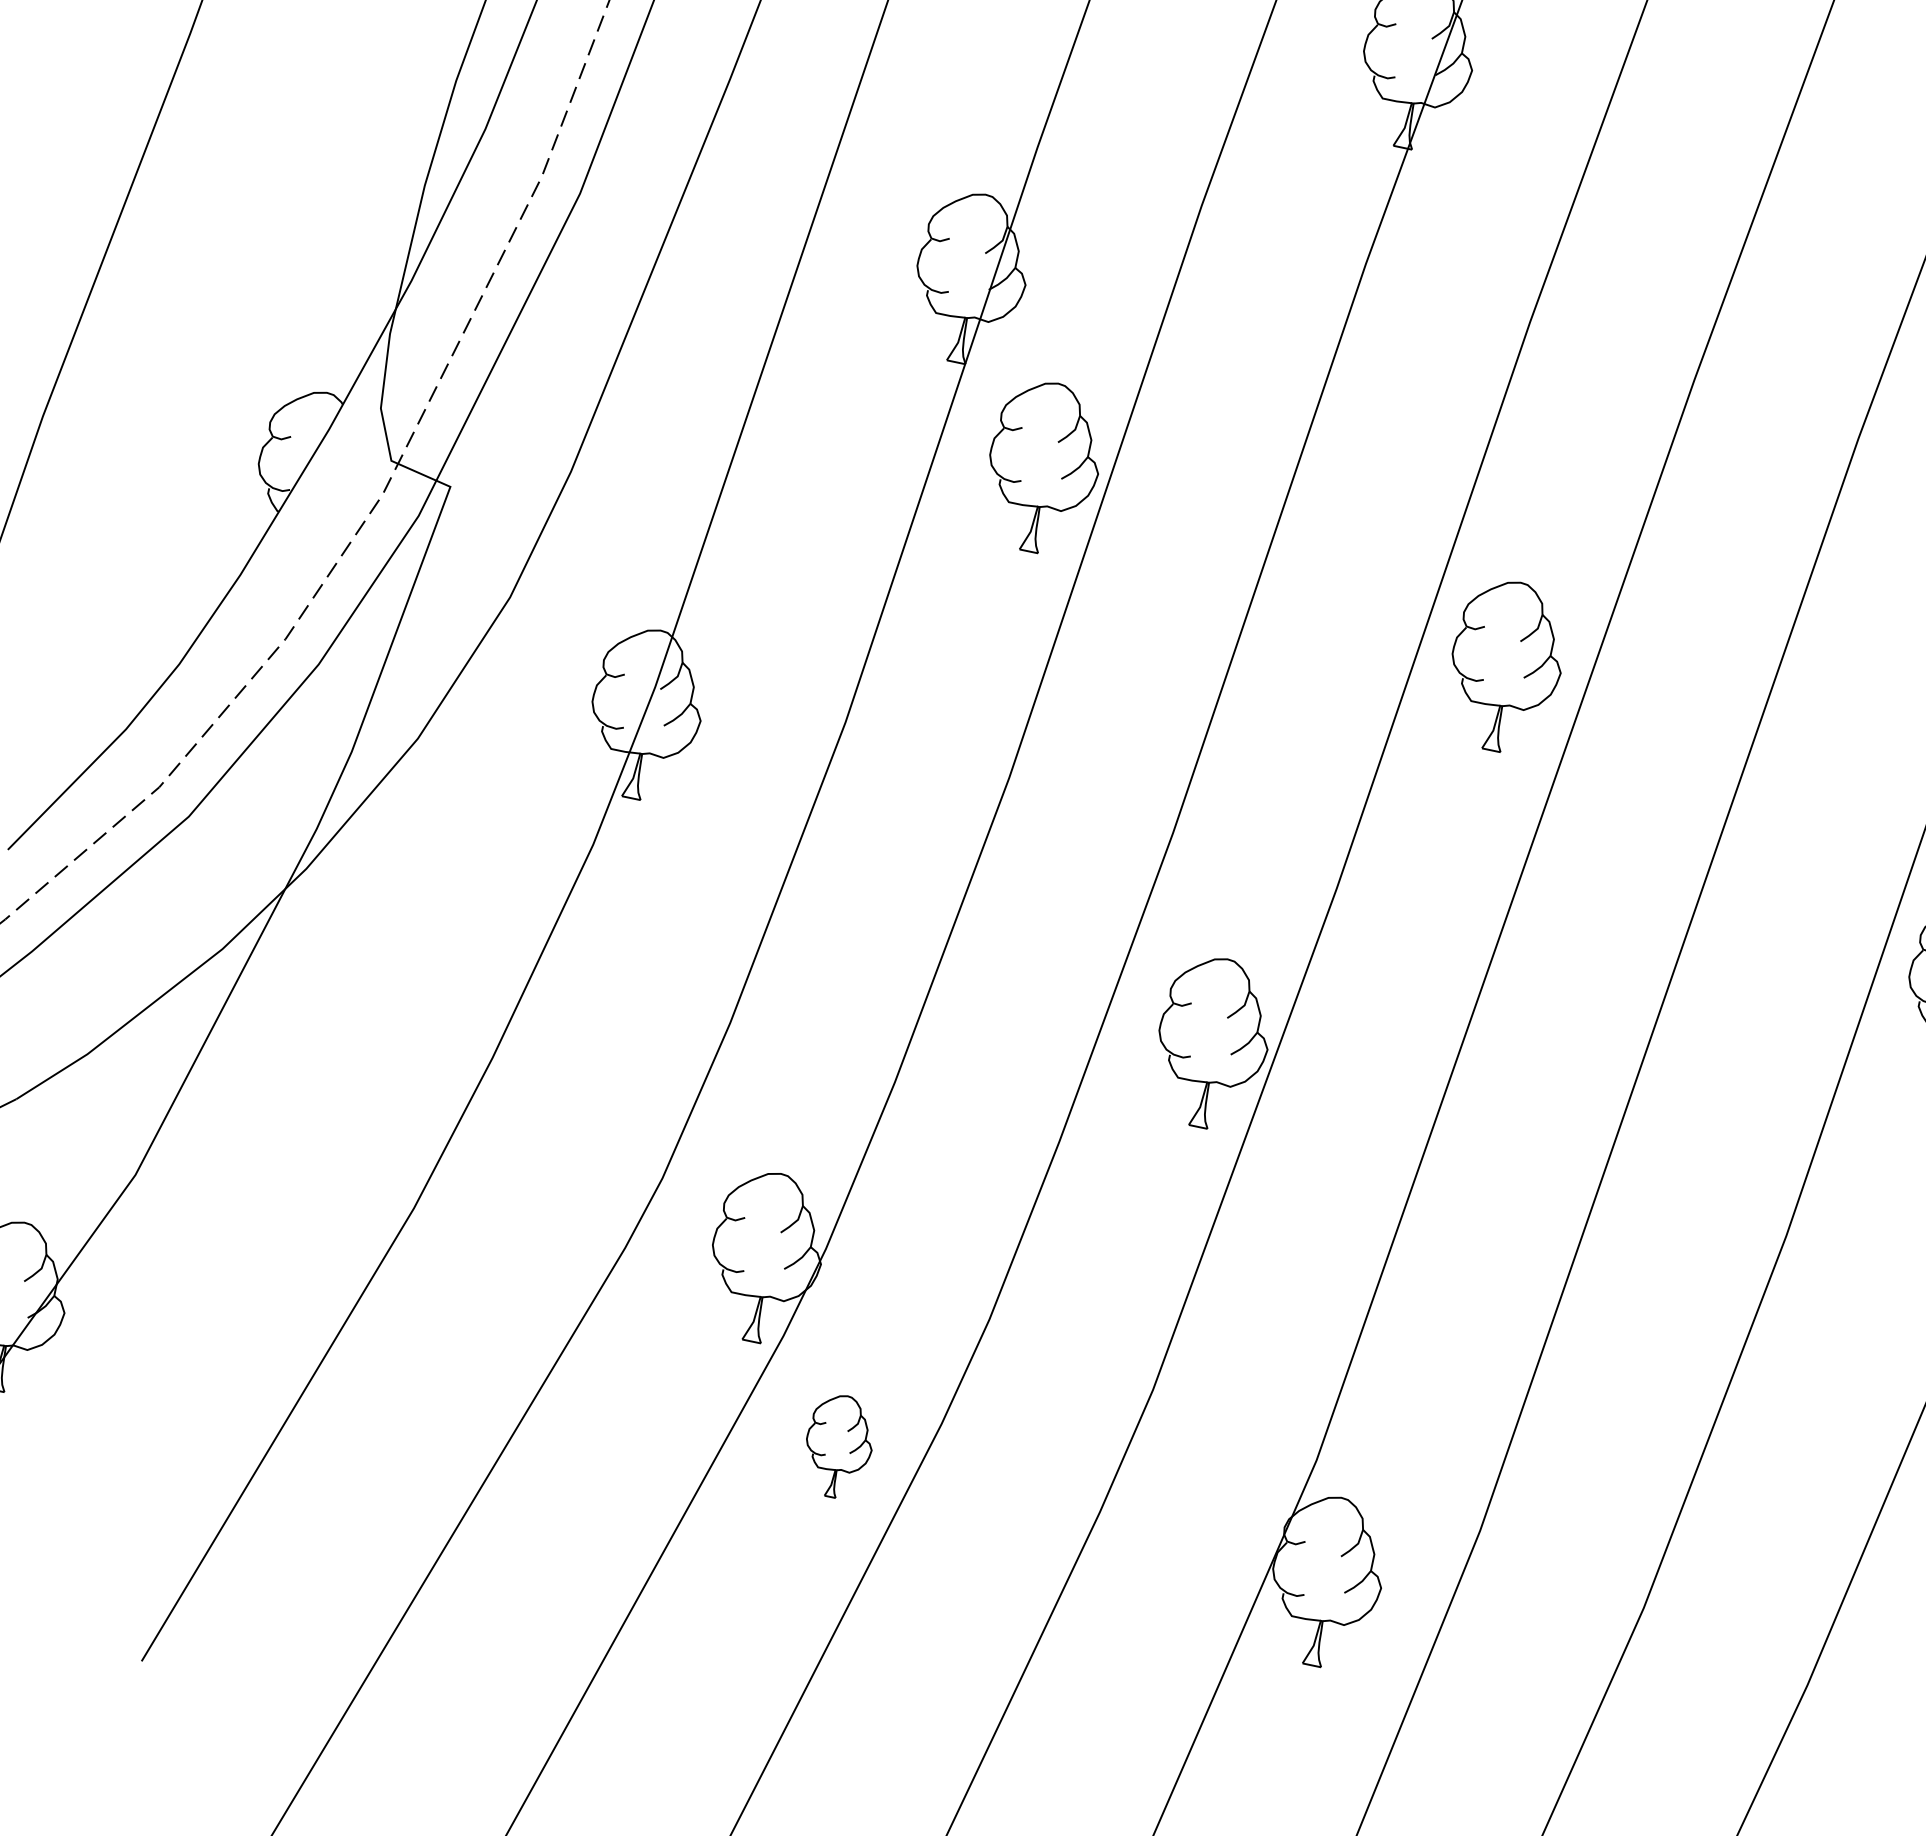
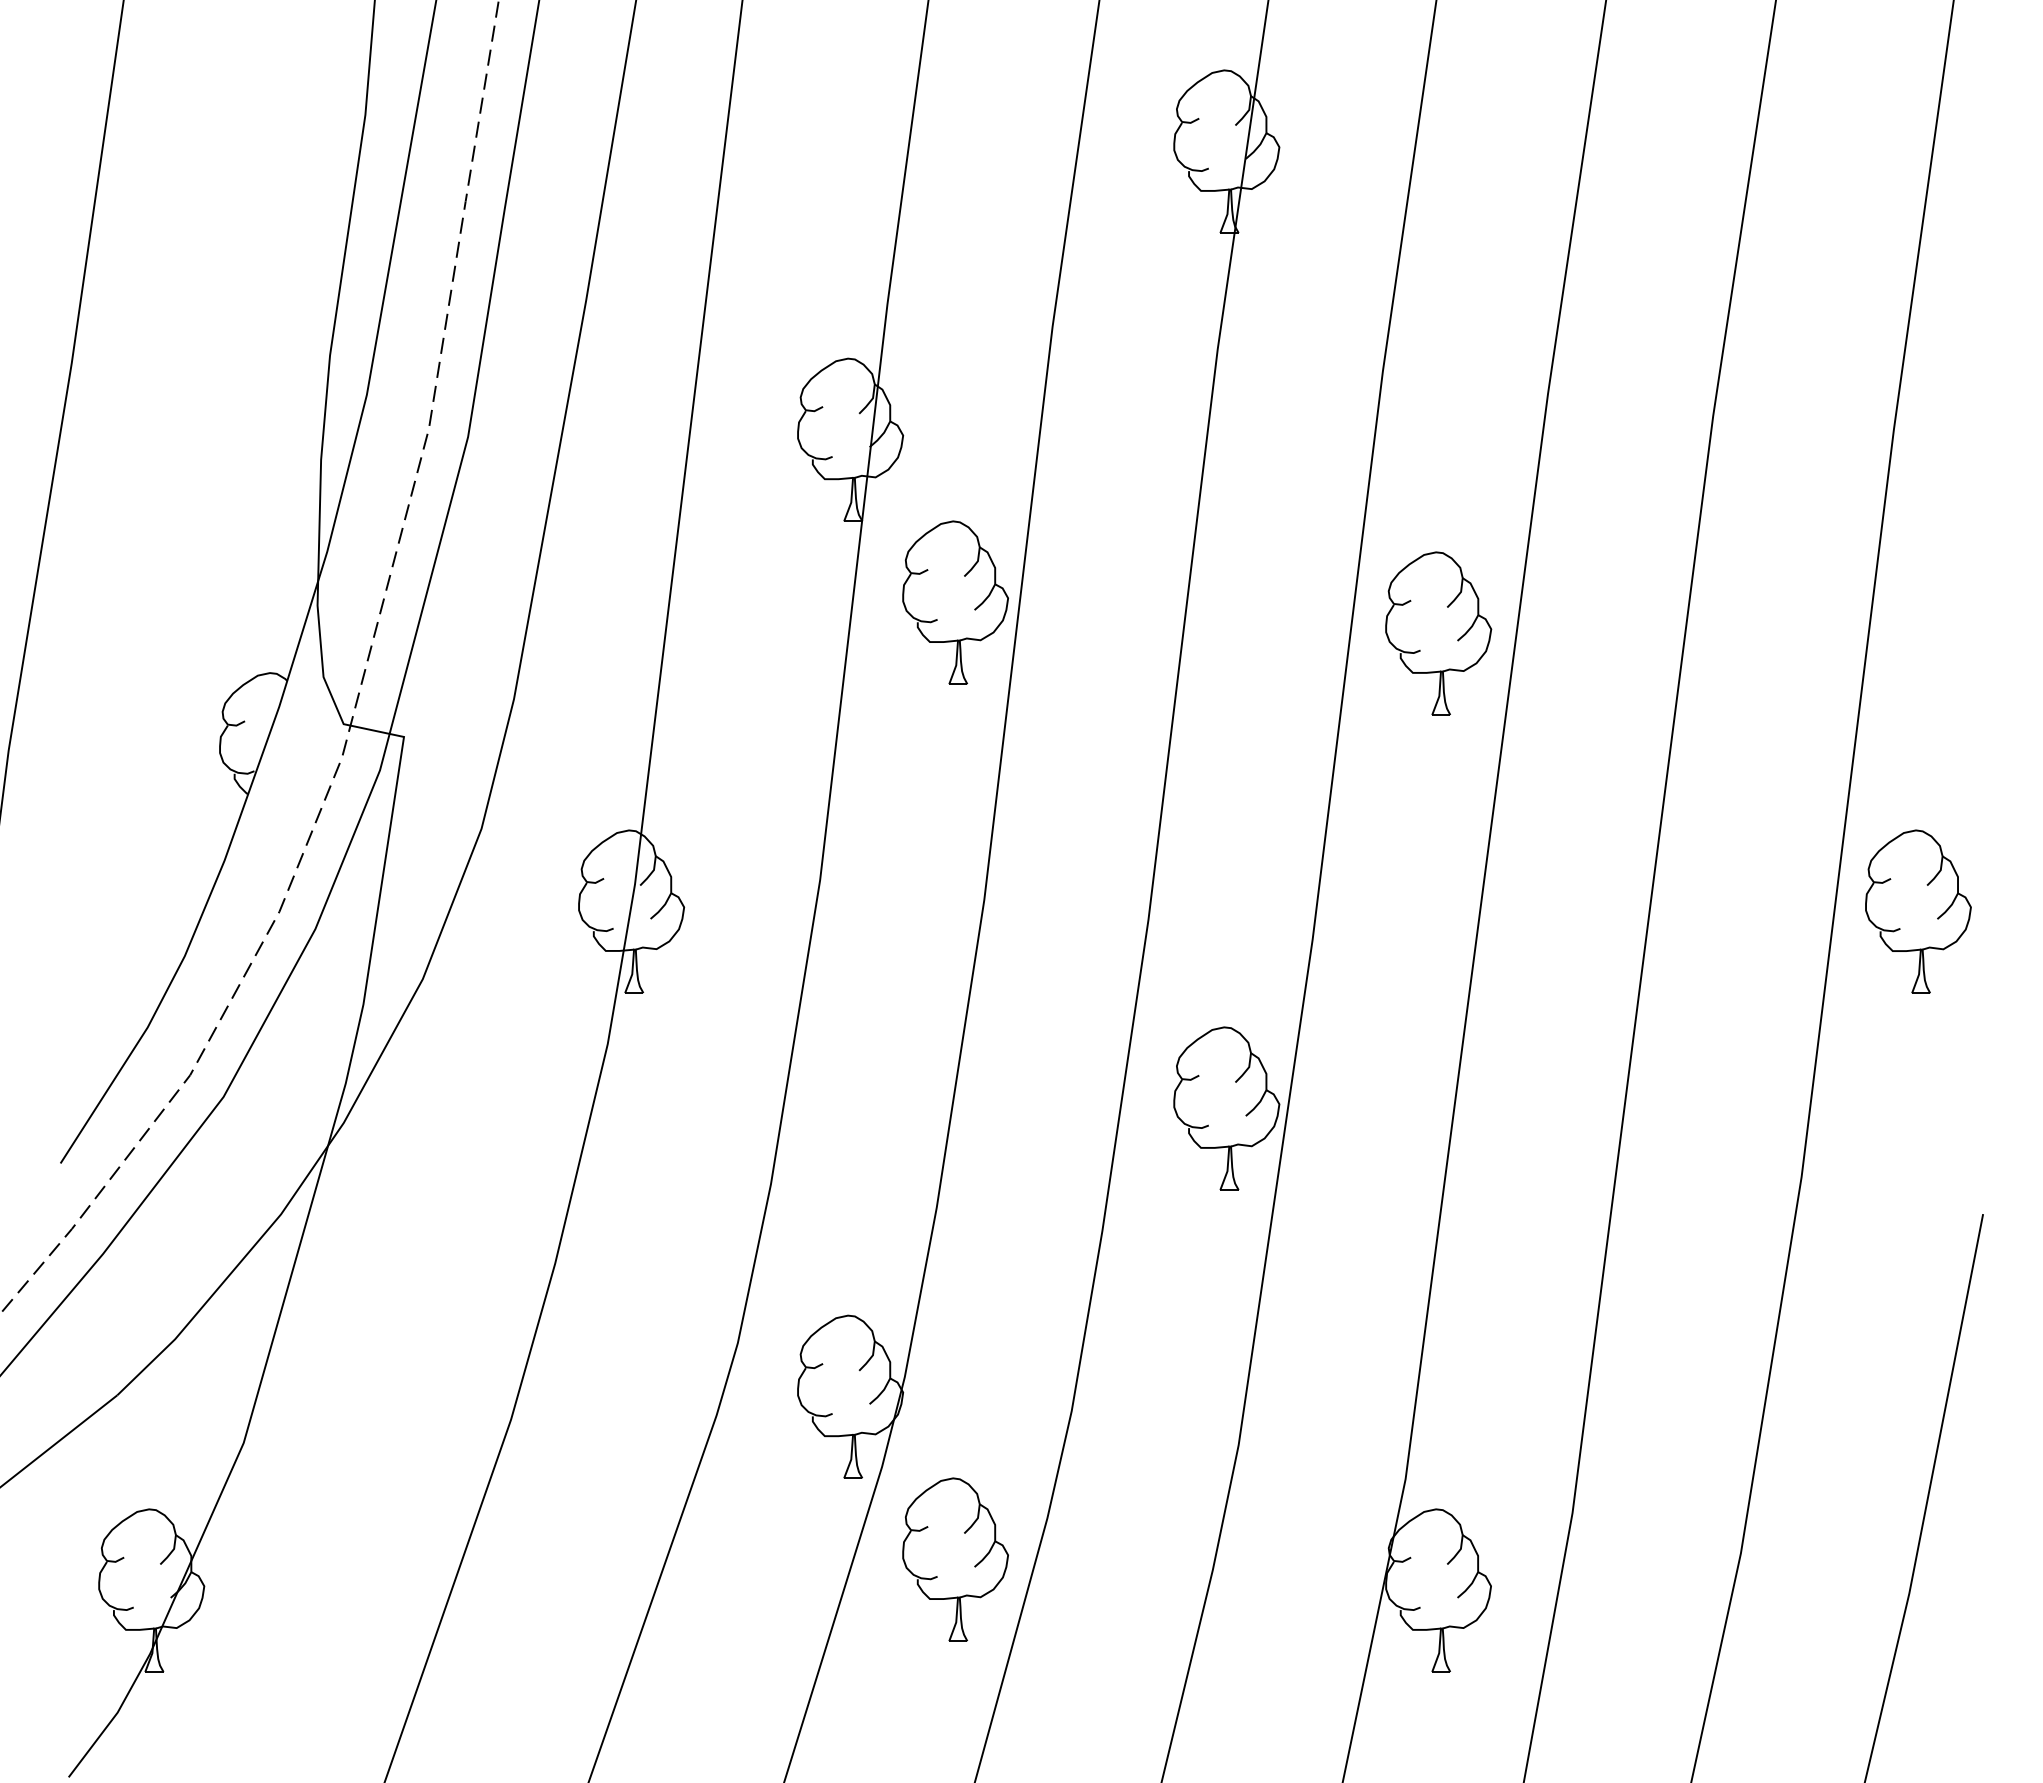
part: (1505, 666) -> (1438, 633), moved
part: (838, 1446) -> (955, 1559), size x1.67

